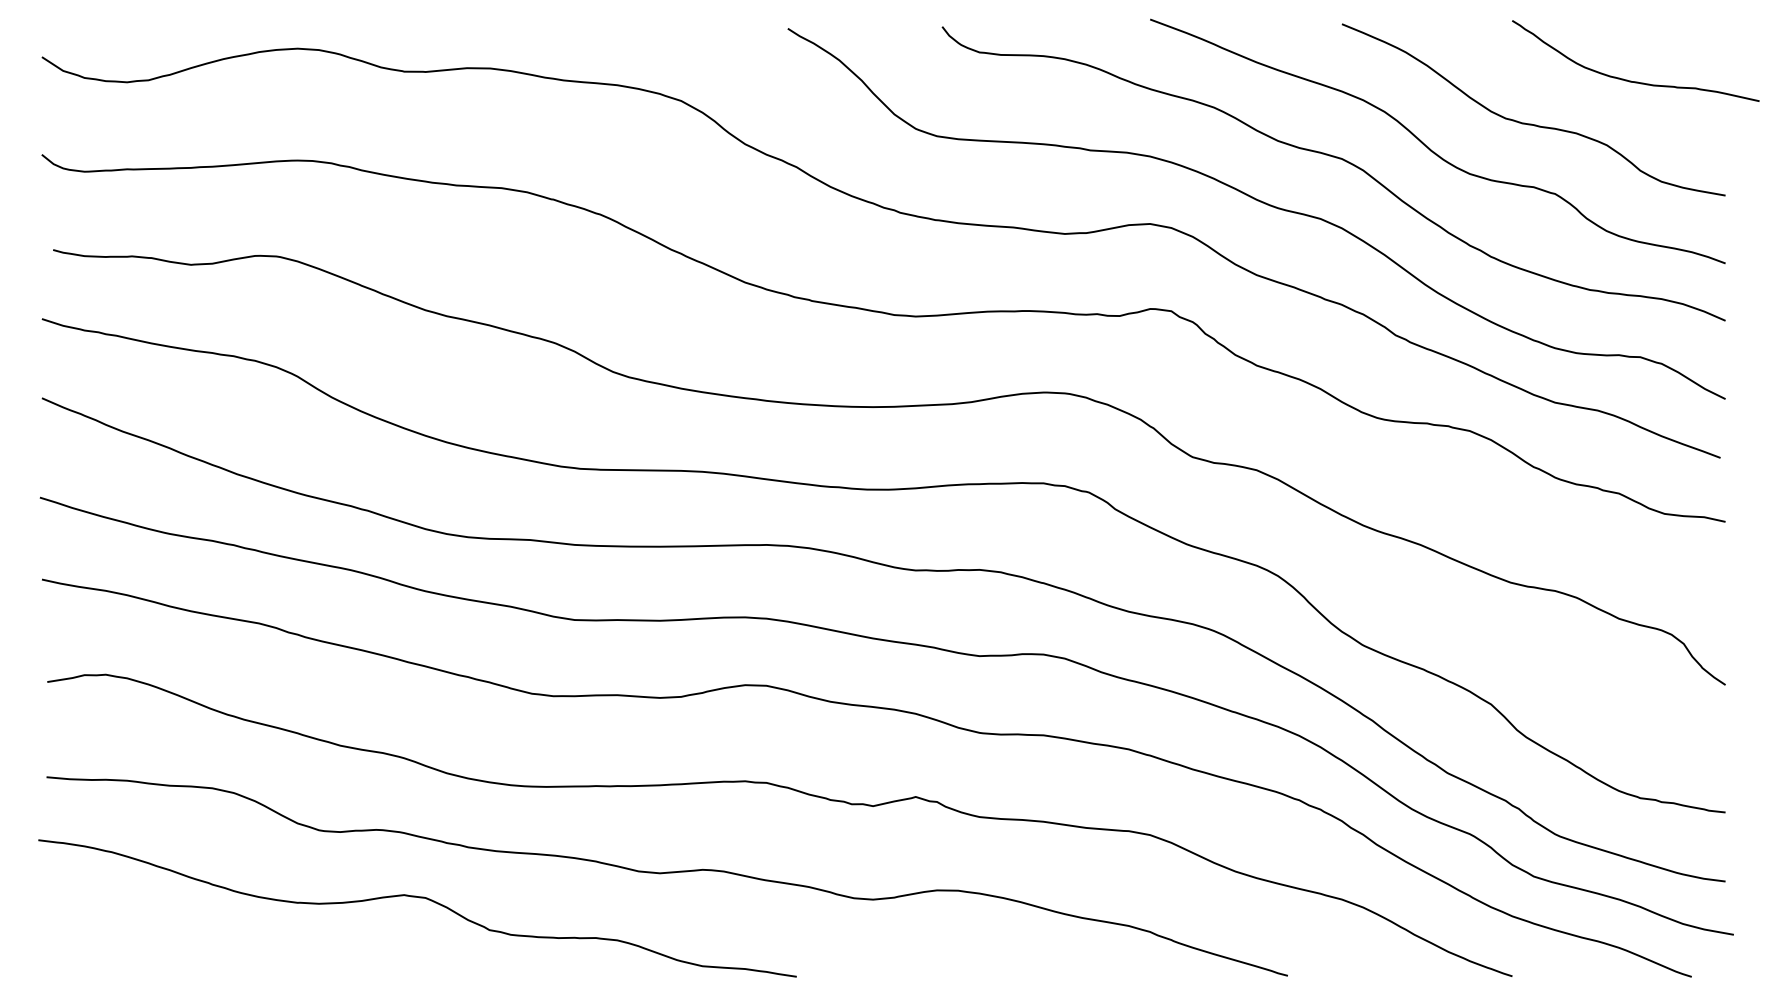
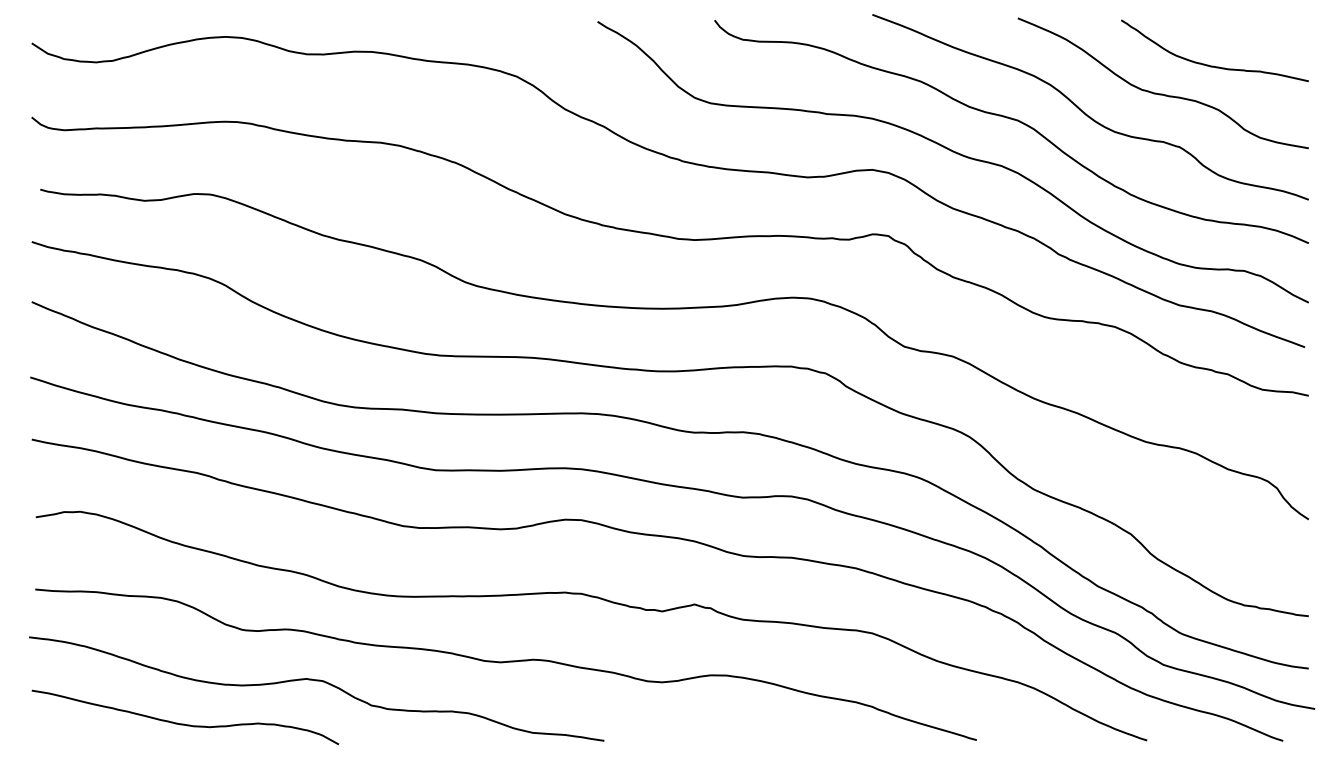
curve: (1631, 80) -> (1211, 65), moved
curve: (244, 954) -> (185, 723), added

